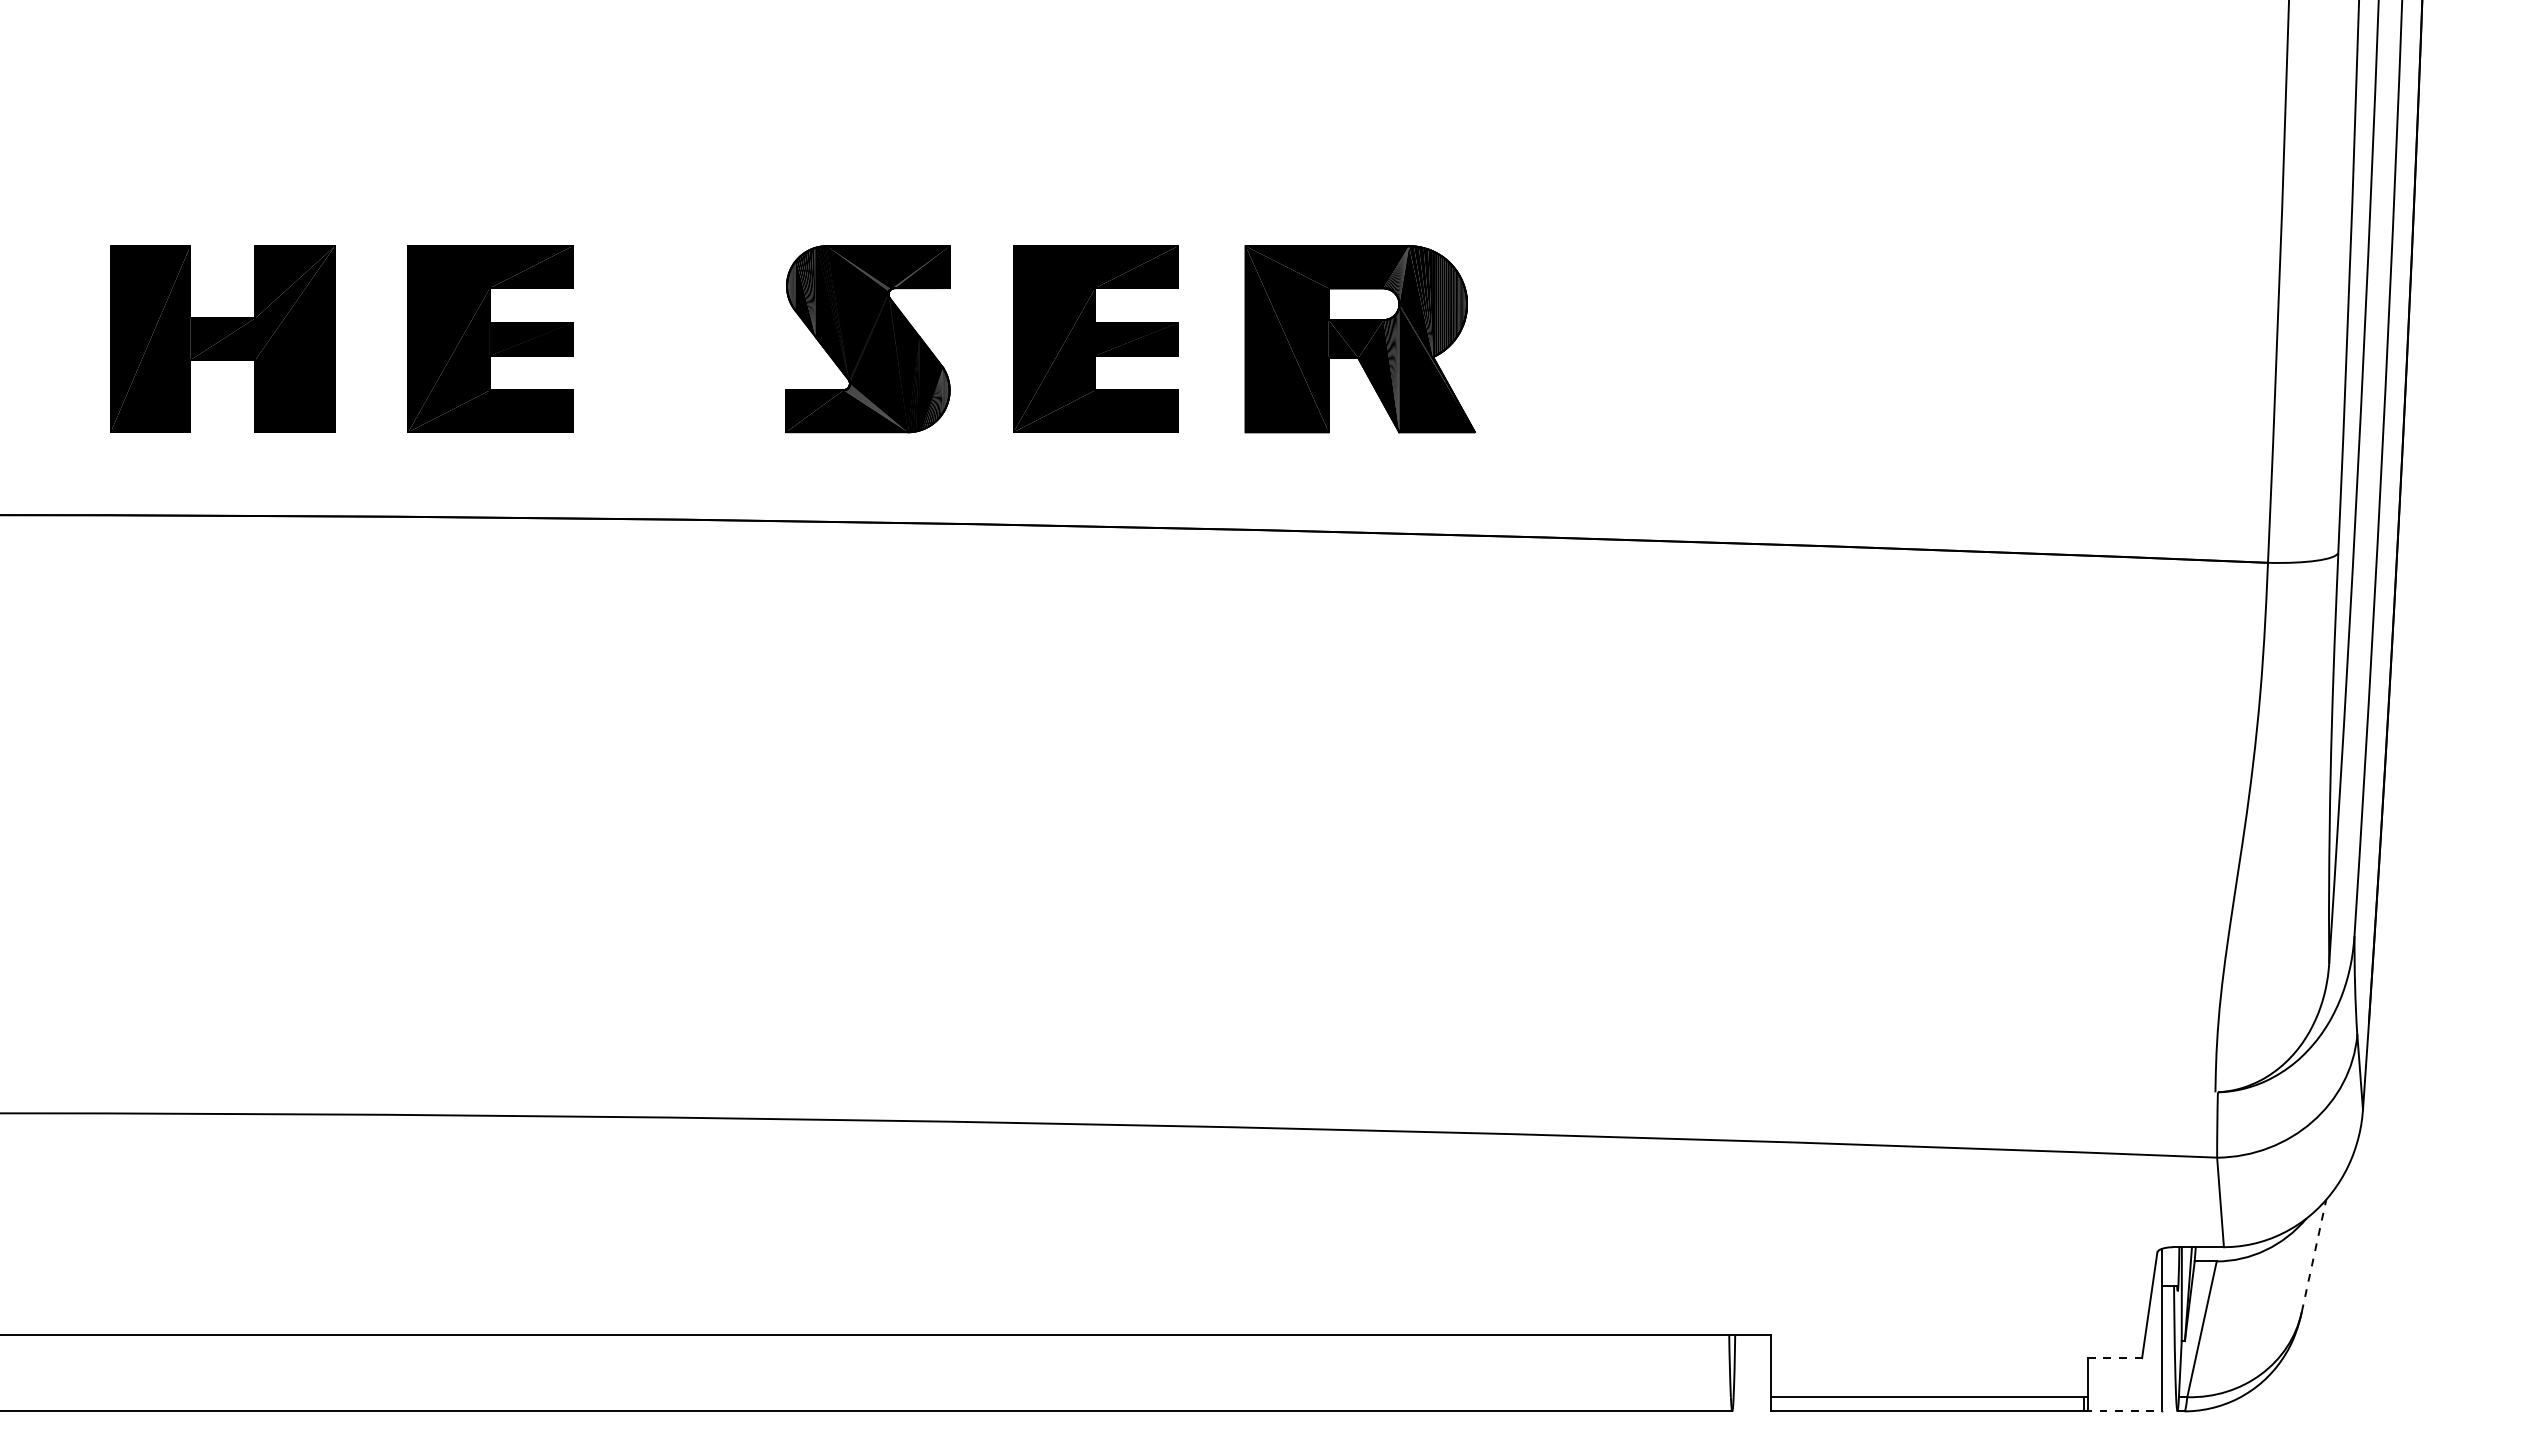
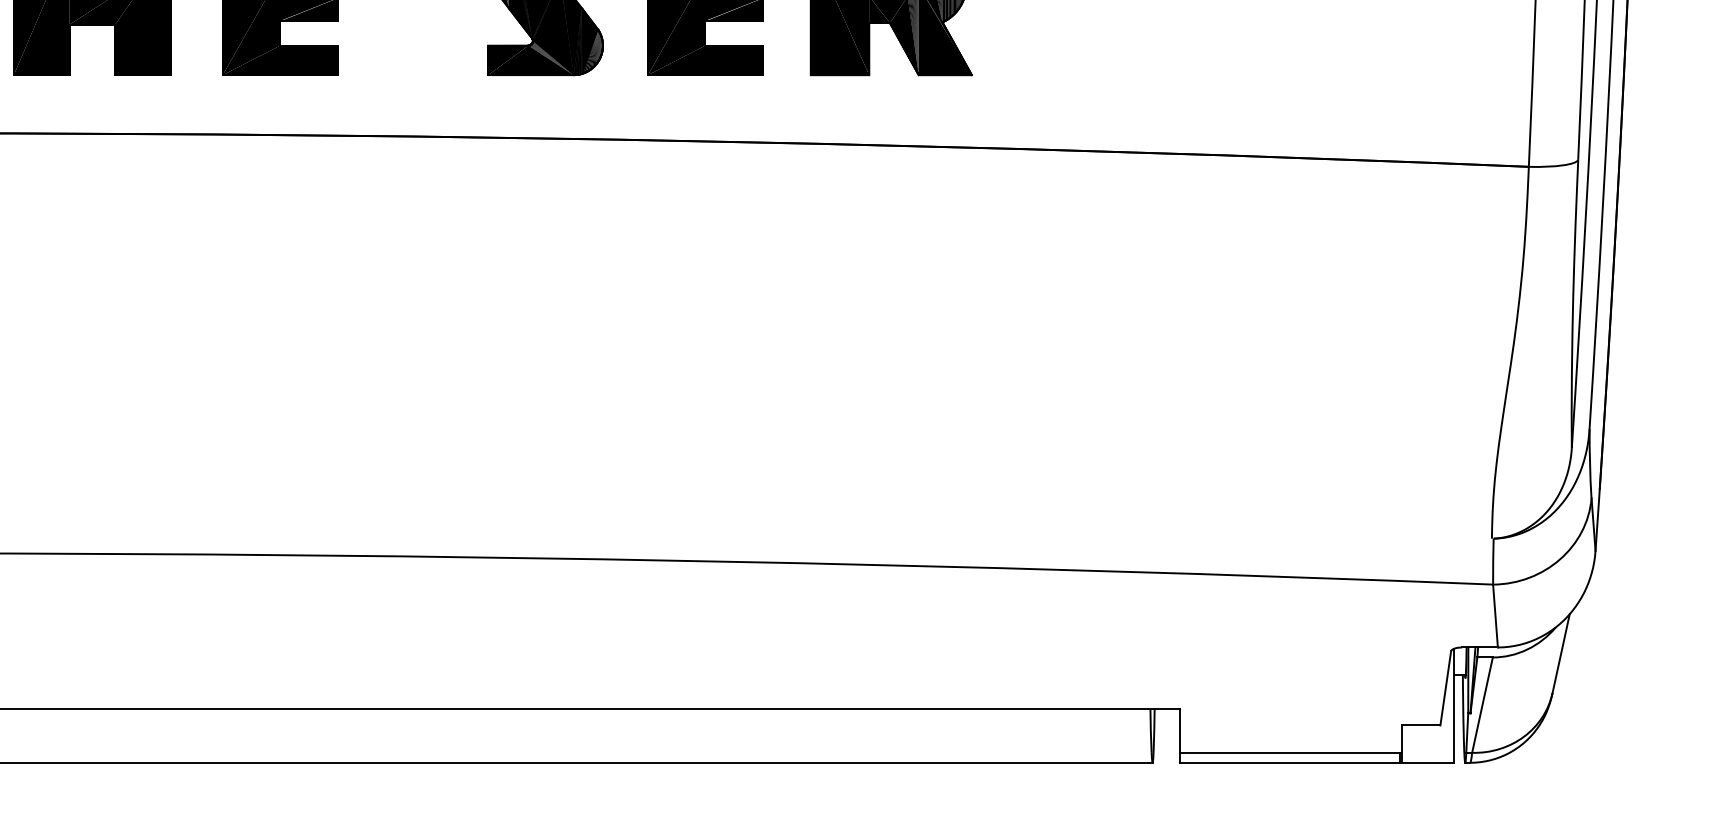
line: (2314, 1255) -> (1561, 653), dashed -> solid
line: (2115, 1358) -> (1421, 725), dashed -> solid
line: (2123, 1411) -> (1427, 762), dashed -> solid

